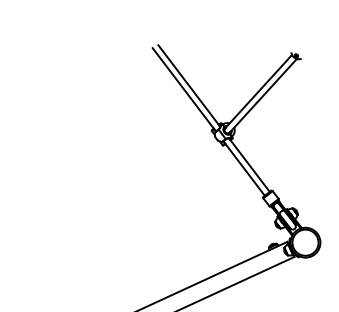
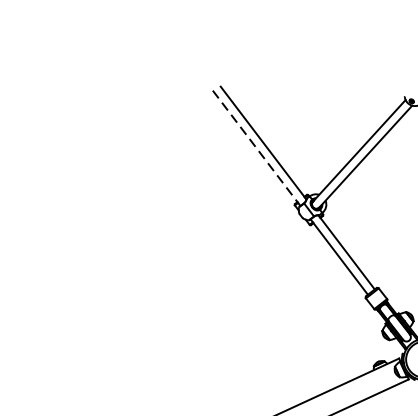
line: (184, 90) -> (256, 149), solid -> dashed

